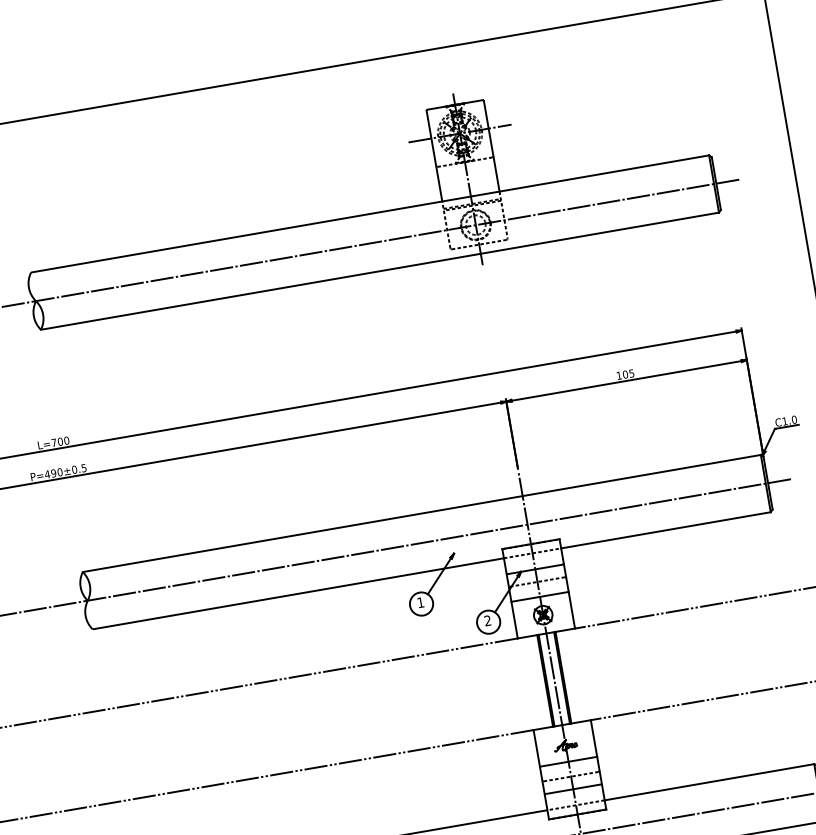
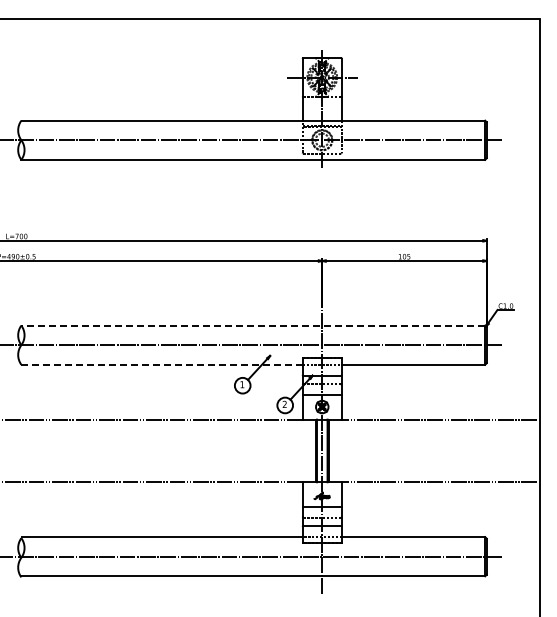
line: (422, 513) -> (253, 325), solid -> dashed
line: (298, 593) -> (162, 364), solid -> dashed

